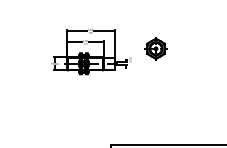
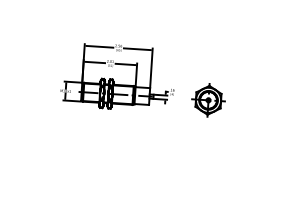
part: (155, 48) -> (207, 99), moved

